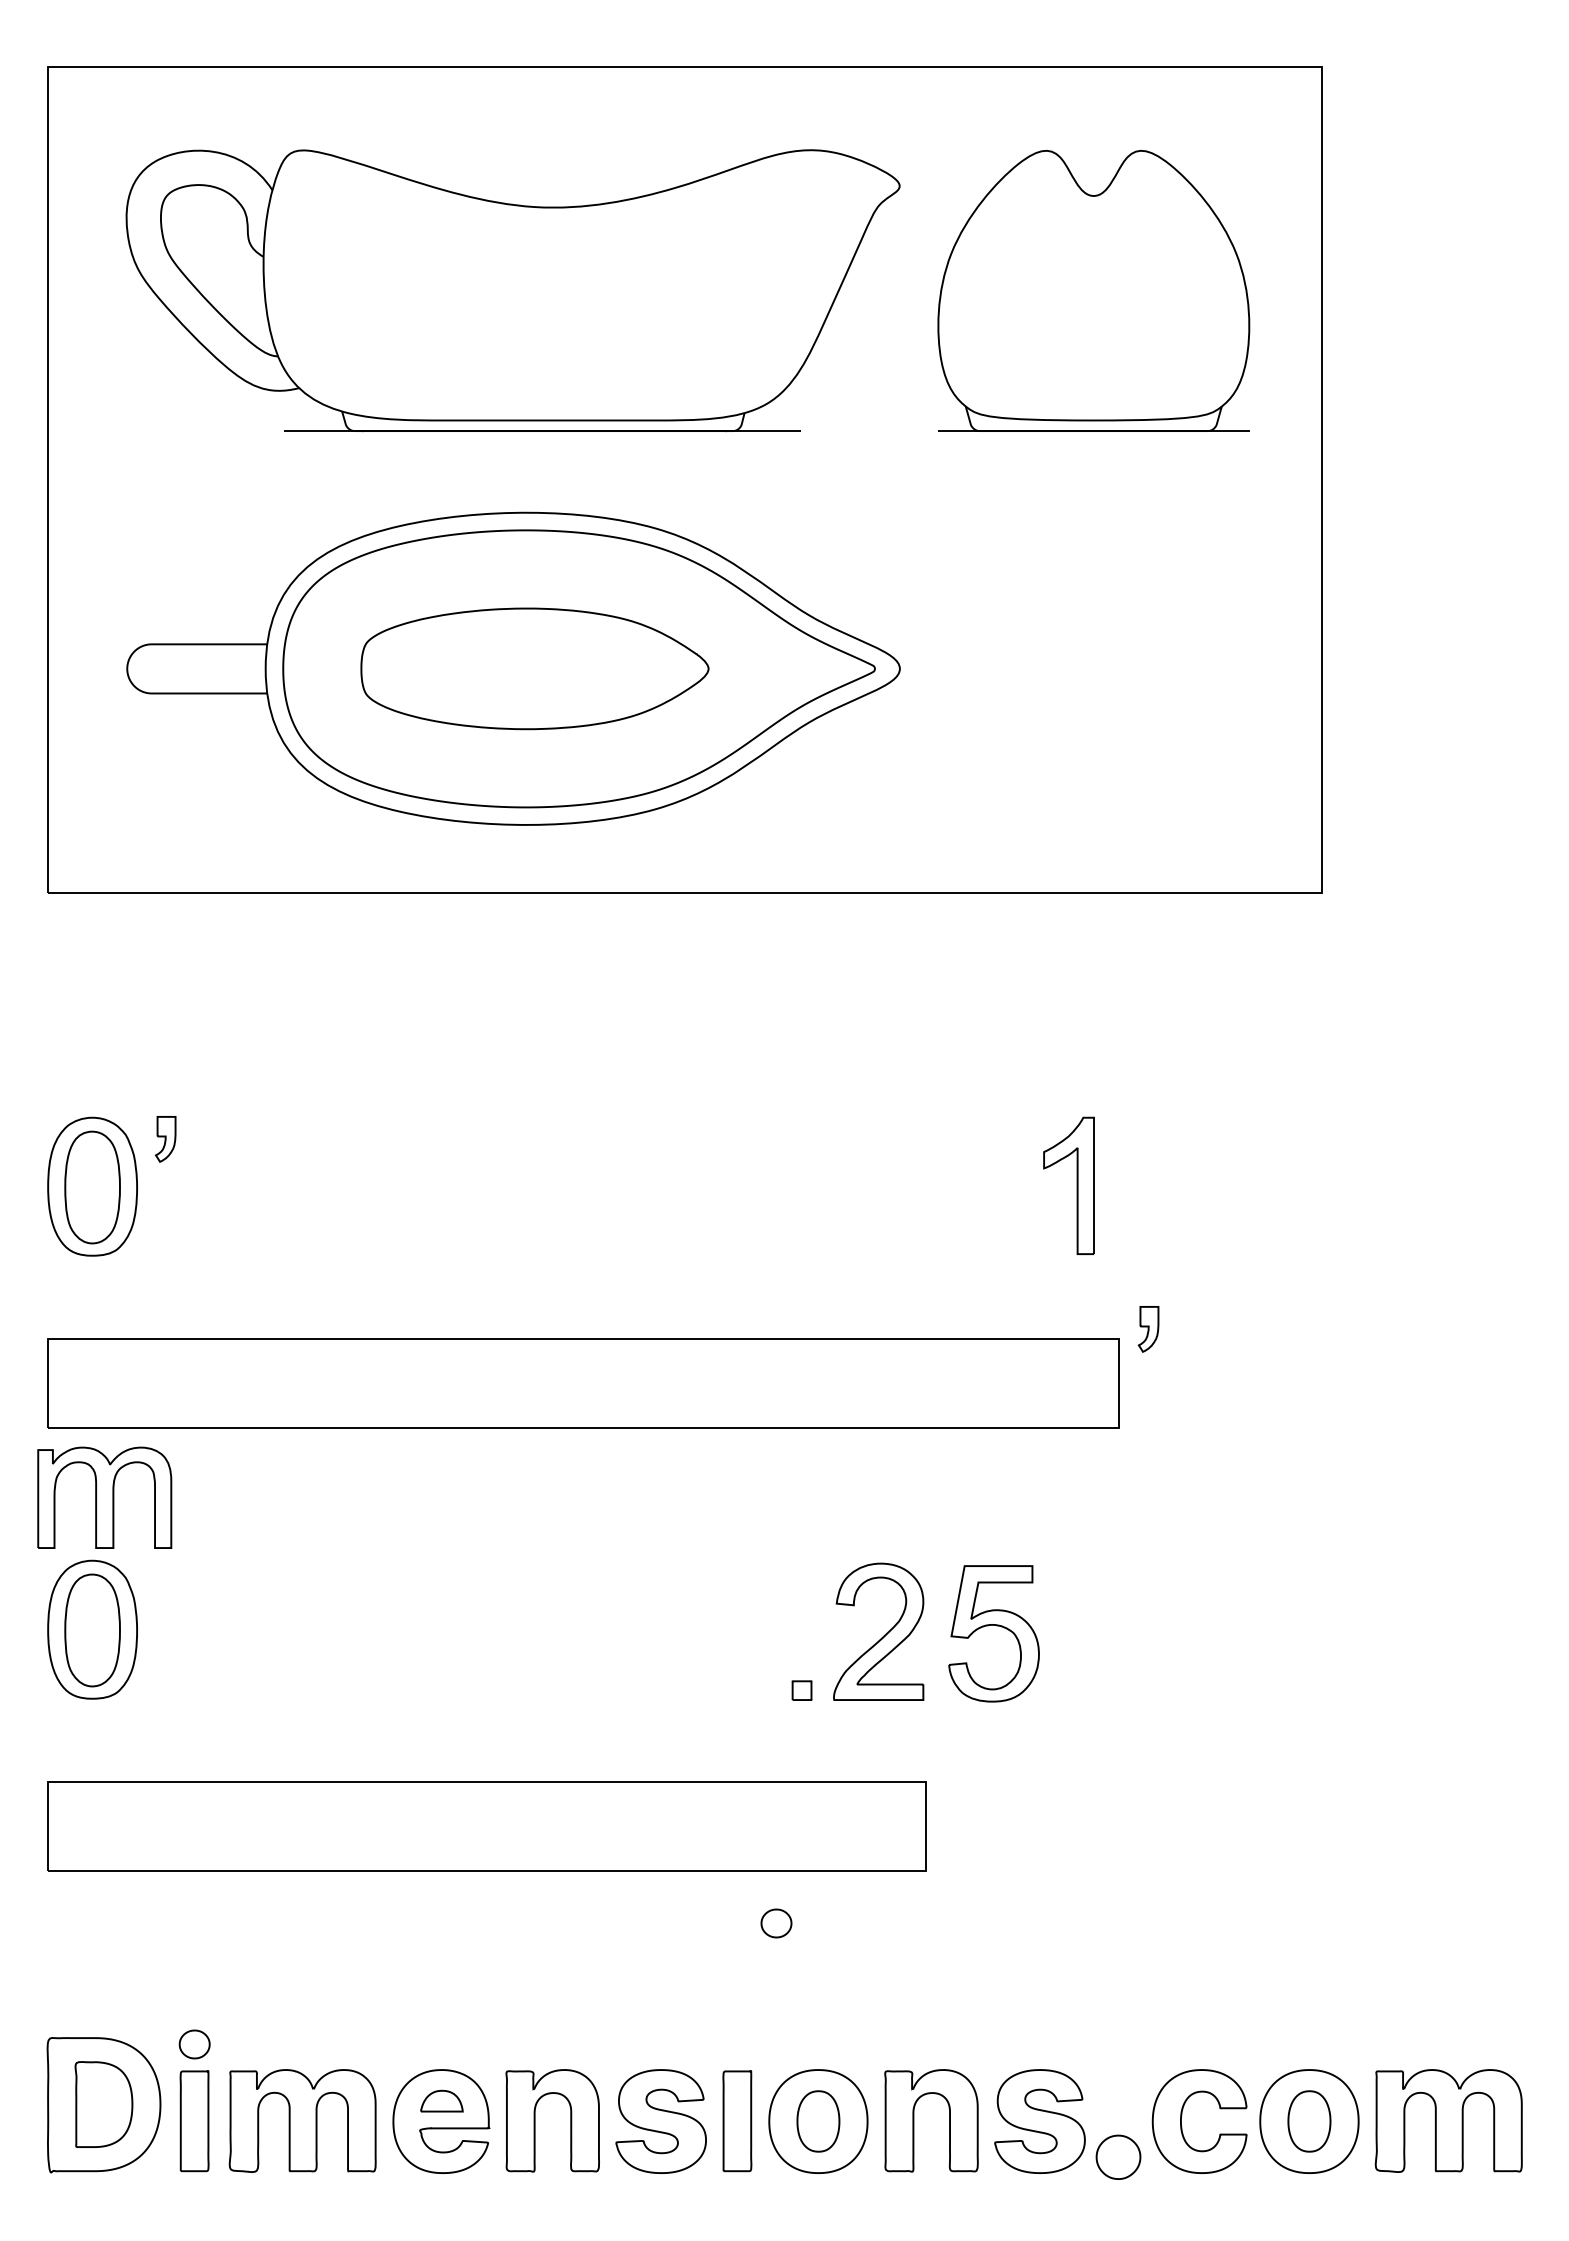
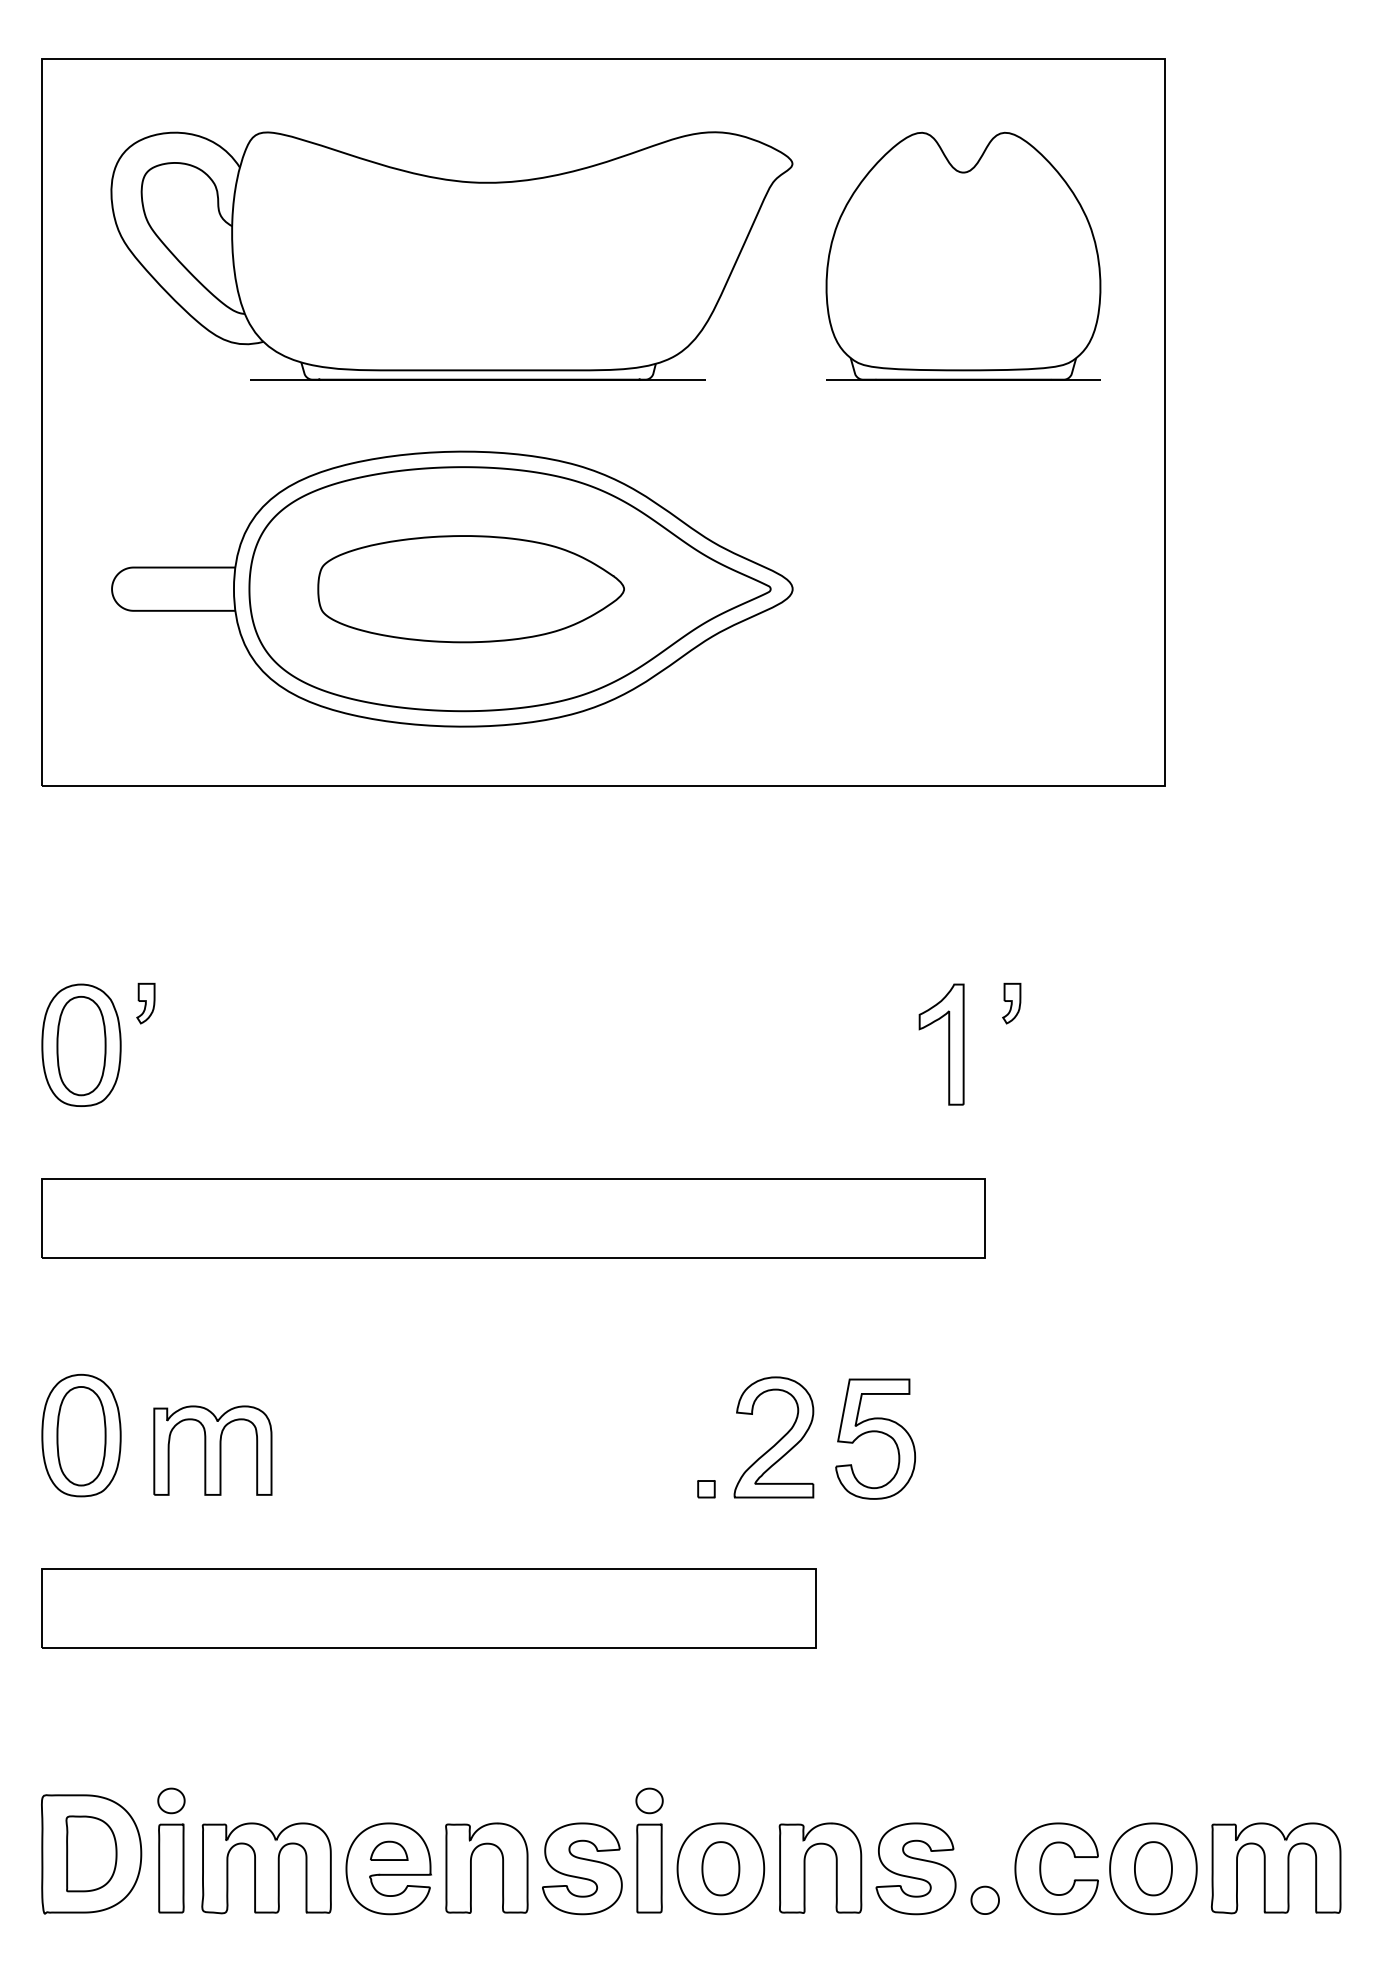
part: (1148, 1329) -> (1011, 1003), moved
part: (104, 1497) -> (212, 1450), moved
part: (776, 1923) -> (649, 1800), moved
part: (1118, 2157) -> (985, 1900), size x0.71

